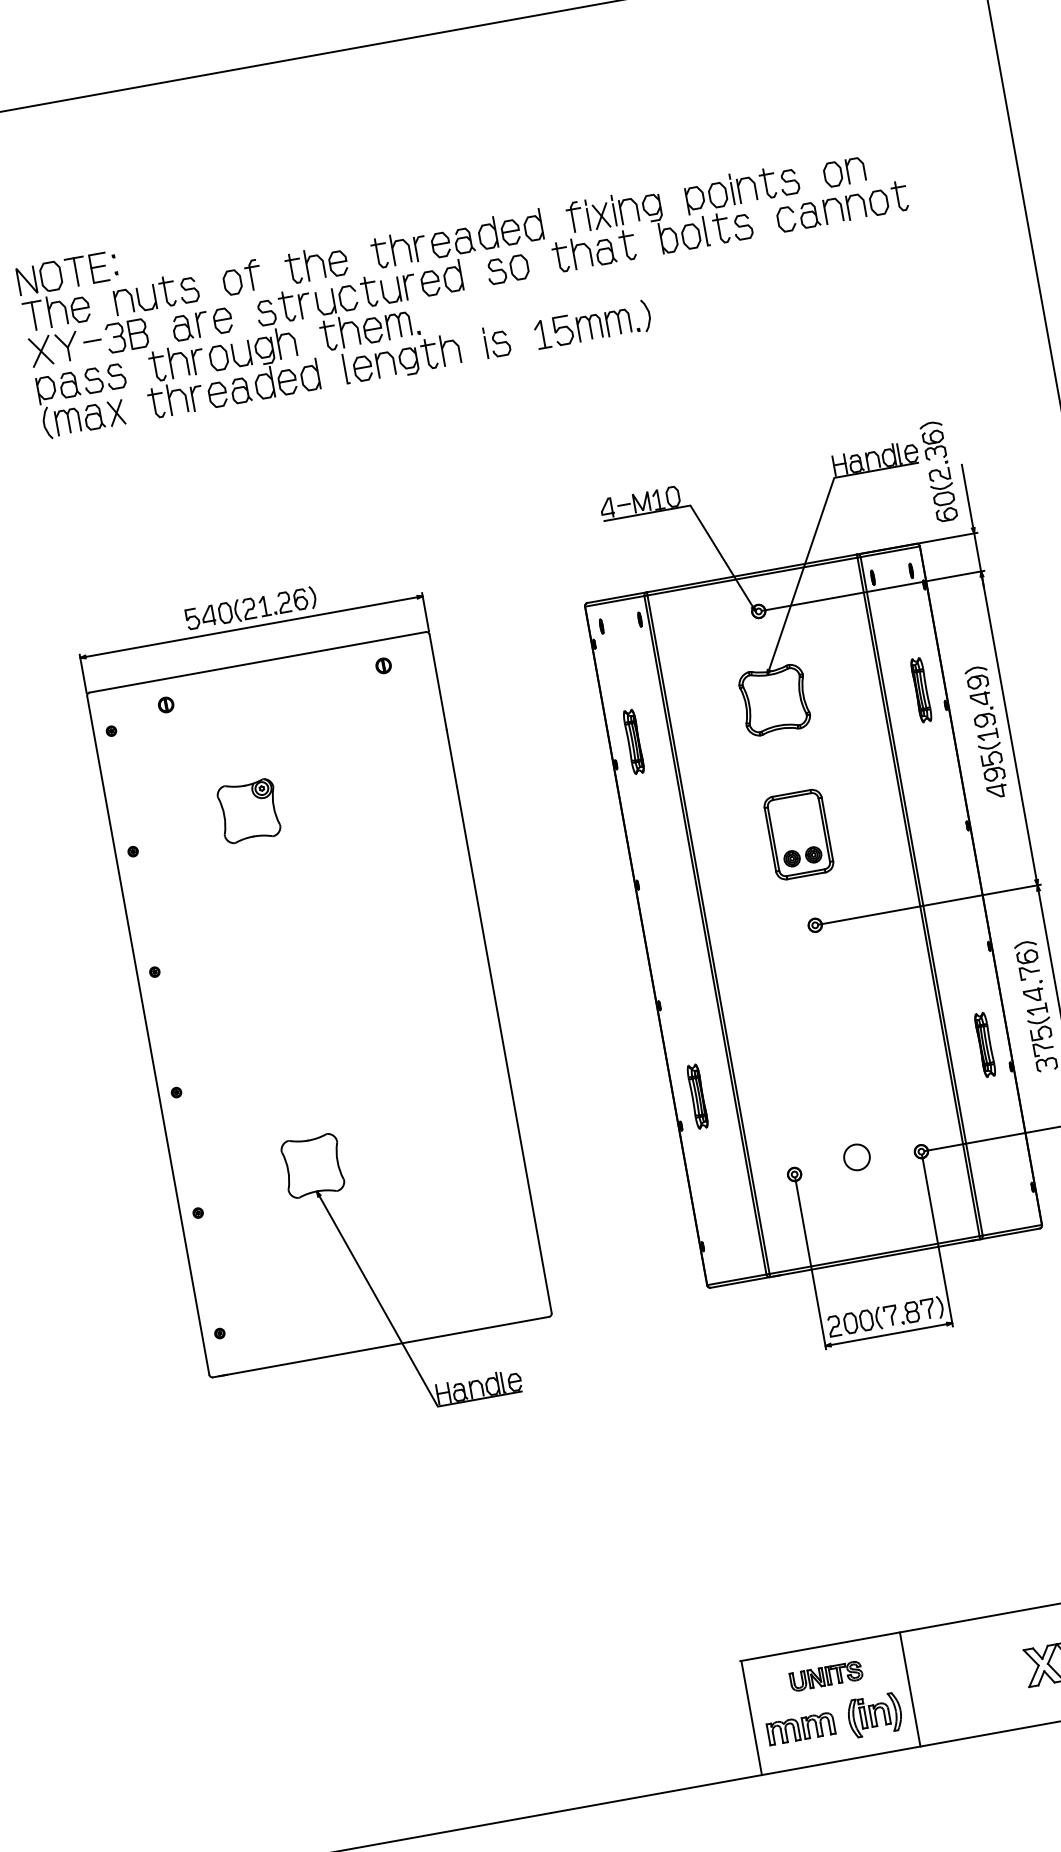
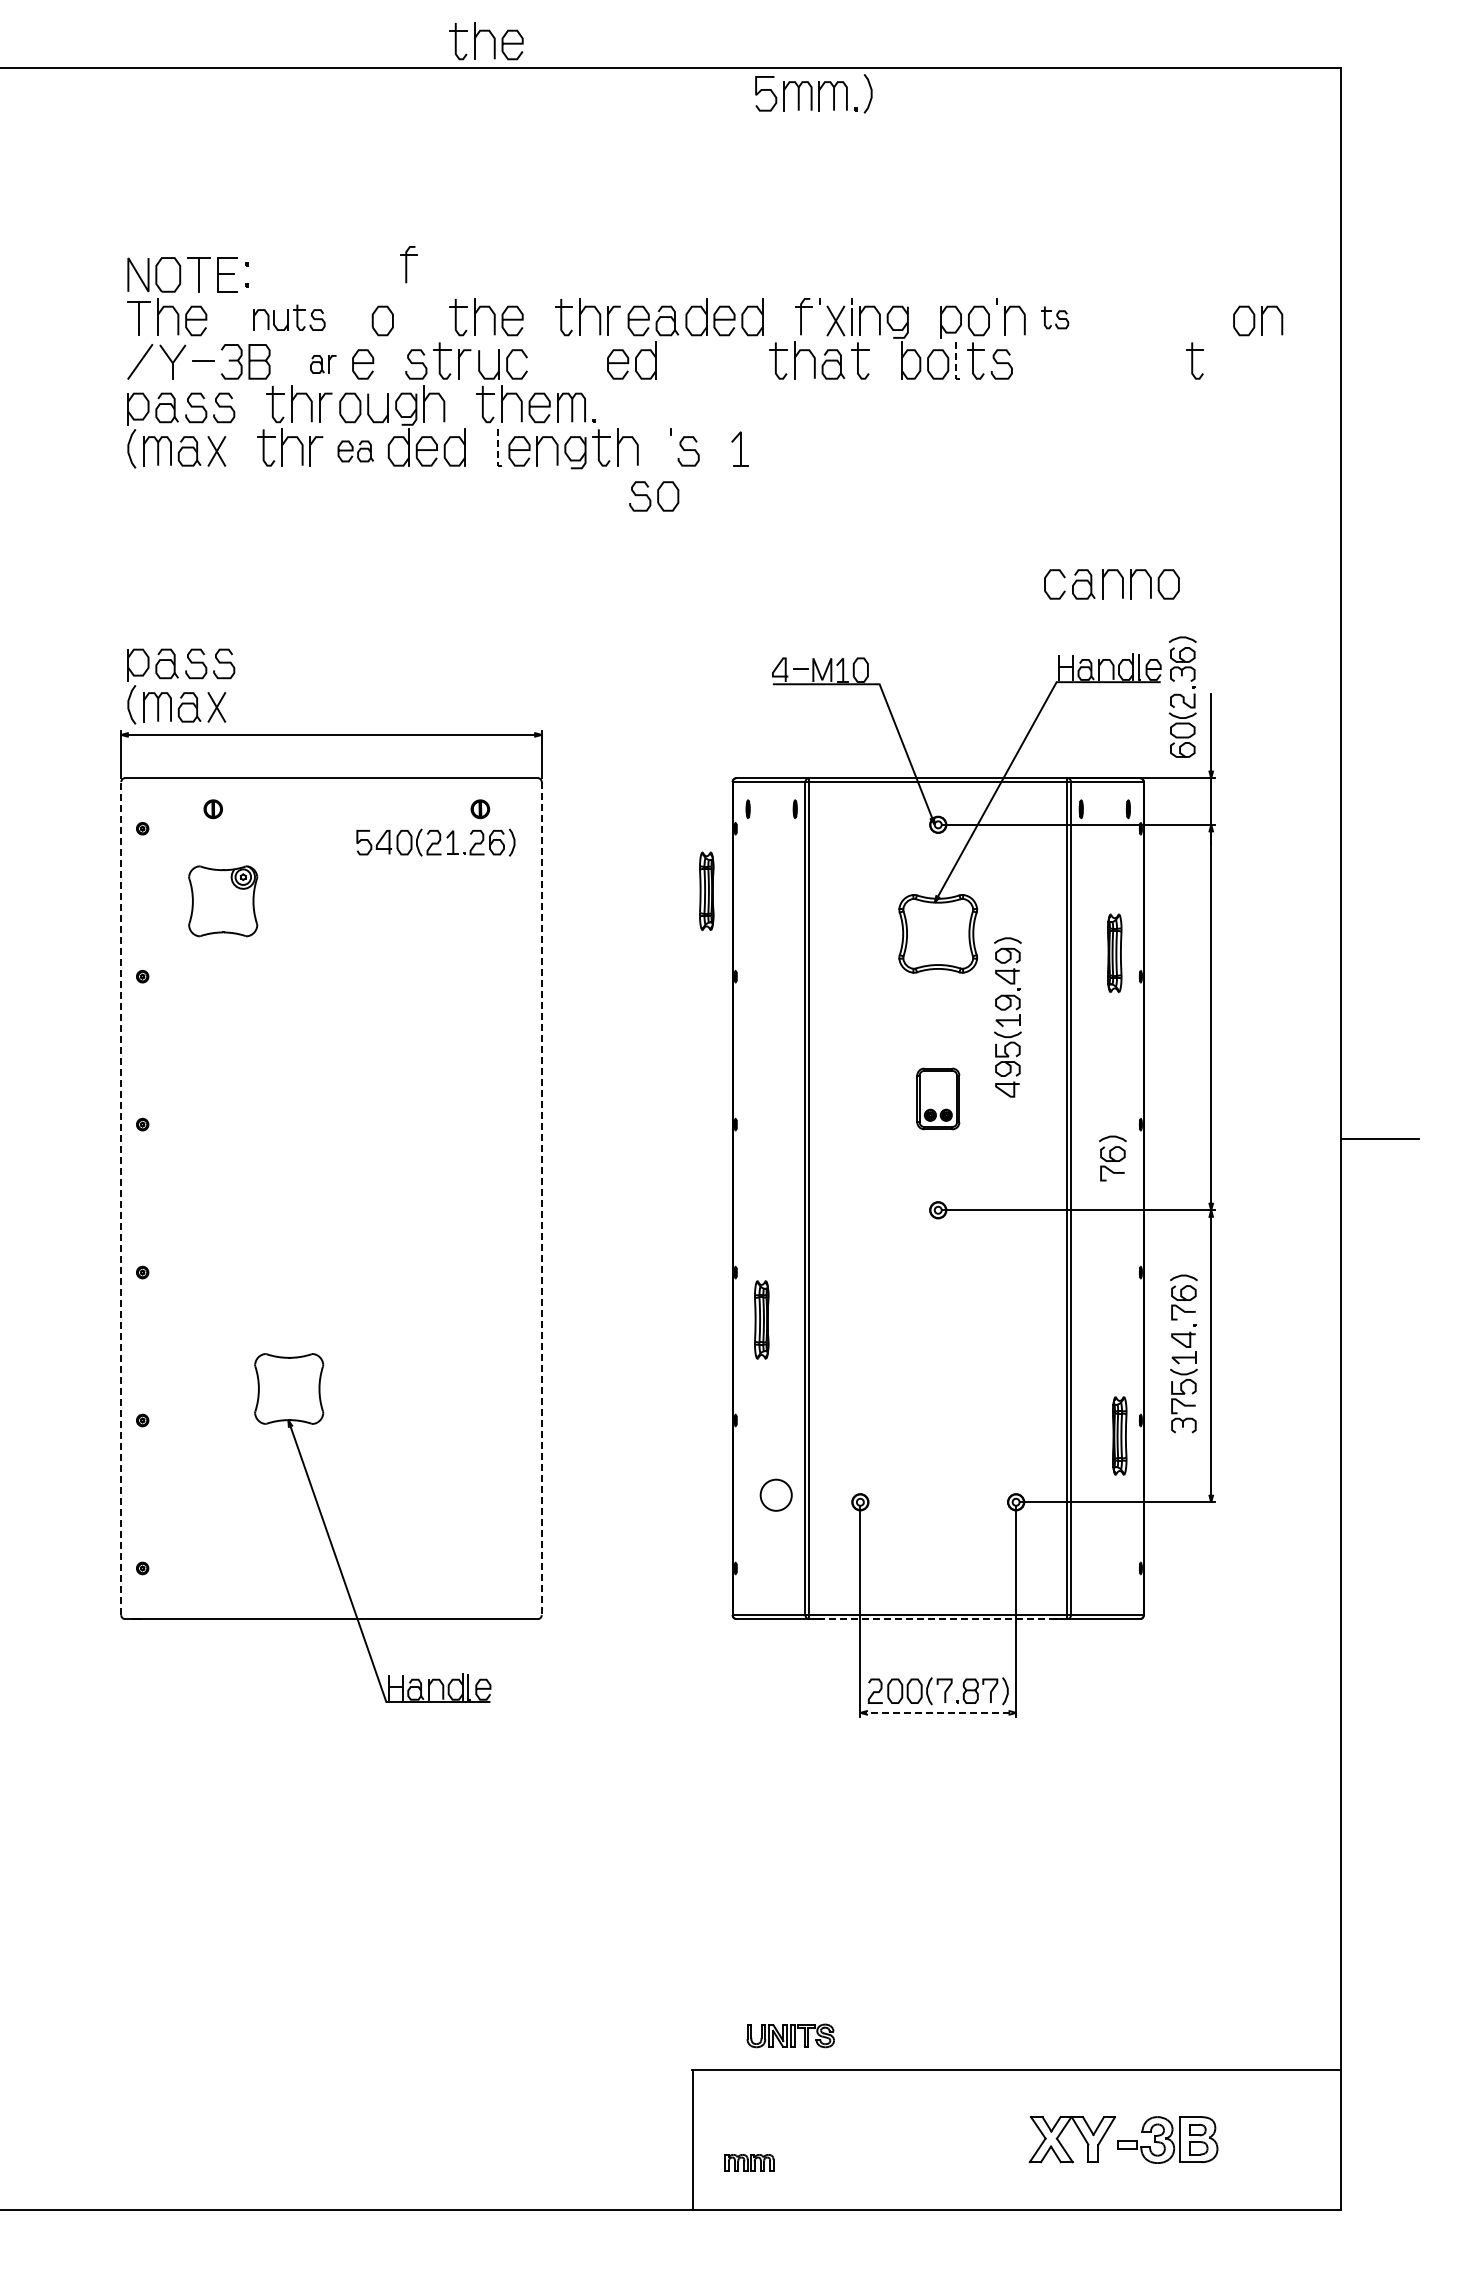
part: (281, 38) -> (493, 41), added
part: (844, 171) -> (1258, 320), moved
part: (779, 181) -> (1054, 317), size x0.6
line: (732, 193) -> (996, 322), removed
part: (825, 212) -> (1103, 584), moved
line: (588, 219) -> (819, 322), removed
line: (706, 233) -> (956, 363), solid -> dashed
part: (508, 269) -> (654, 496), moved
part: (252, 275) -> (408, 264), moved
part: (383, 288) -> (560, 360), removed
part: (156, 293) -> (289, 317), size x0.7
part: (602, 323) -> (813, 93), moved
part: (190, 326) -> (323, 364), size x0.6
line: (486, 347) -> (670, 452), removed
line: (41, 351) -> (140, 361), removed
line: (344, 370) -> (497, 449), solid -> dashed
part: (229, 392) -> (355, 451), size x0.7
part: (250, 608) -> (435, 842), moved
part: (124, 614) -> (183, 692), added
part: (986, 732) -> (1007, 1017), moved
part: (633, 742) -> (706, 891), moved
part: (249, 811) -> (223, 901), moved
part: (799, 834) -> (938, 1098), size x0.6
part: (949, 857) -> (1112, 1158), added
line: (490, 973) -> (541, 1198), solid -> dashed
line: (148, 1035) -> (121, 1198), solid -> dashed
part: (984, 1044) -> (1119, 1435), moved
part: (697, 1096) -> (761, 1319), moved
circle: (856, 1156) -> (775, 1494), moved
line: (875, 1258) -> (938, 1619), solid -> dashed
line: (889, 1334) -> (938, 1712), solid -> dashed
part: (826, 1675) -> (790, 2035), moved
line: (910, 1689) -> (887, 2139), removed
part: (874, 1715) -> (839, 2162), removed
part: (801, 1728) -> (749, 2162), size x0.6

